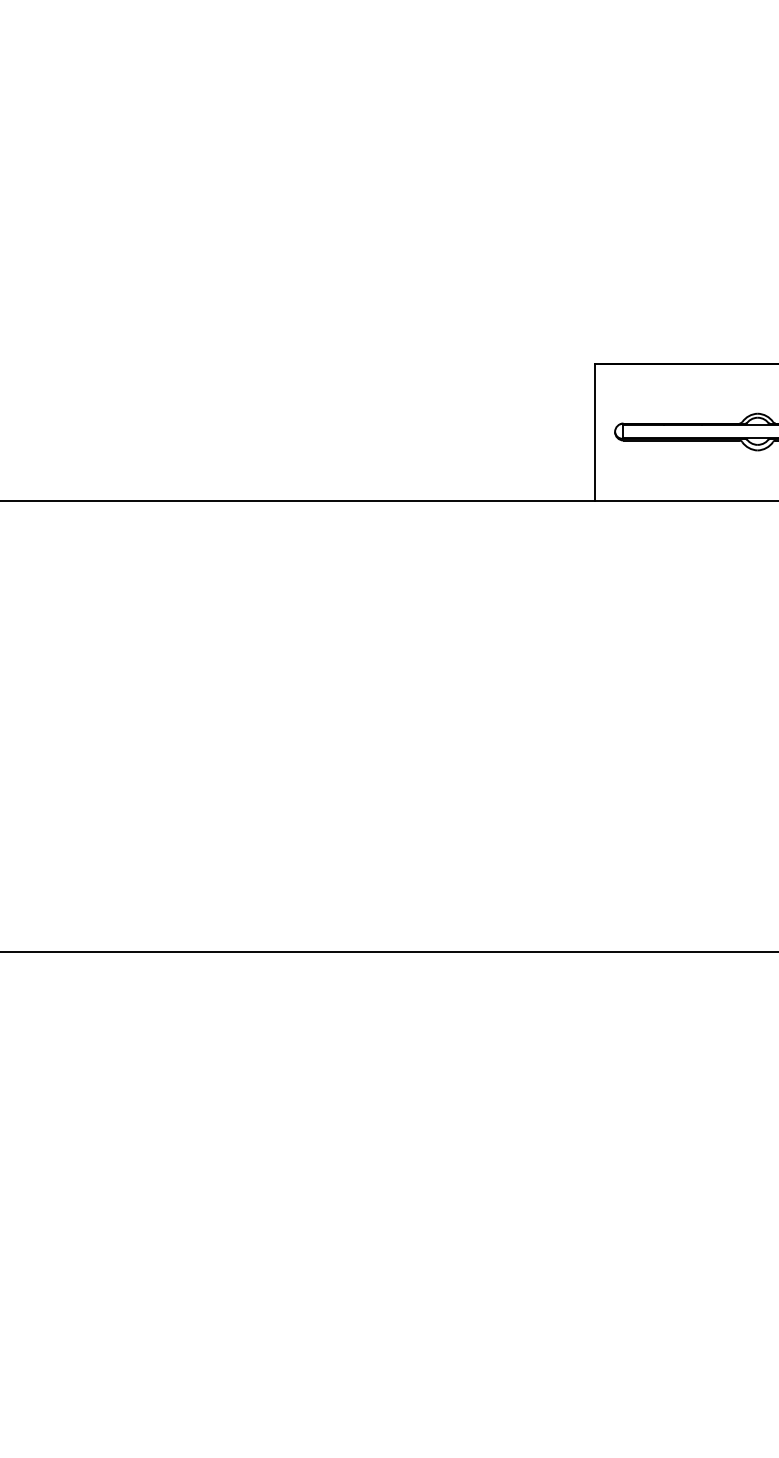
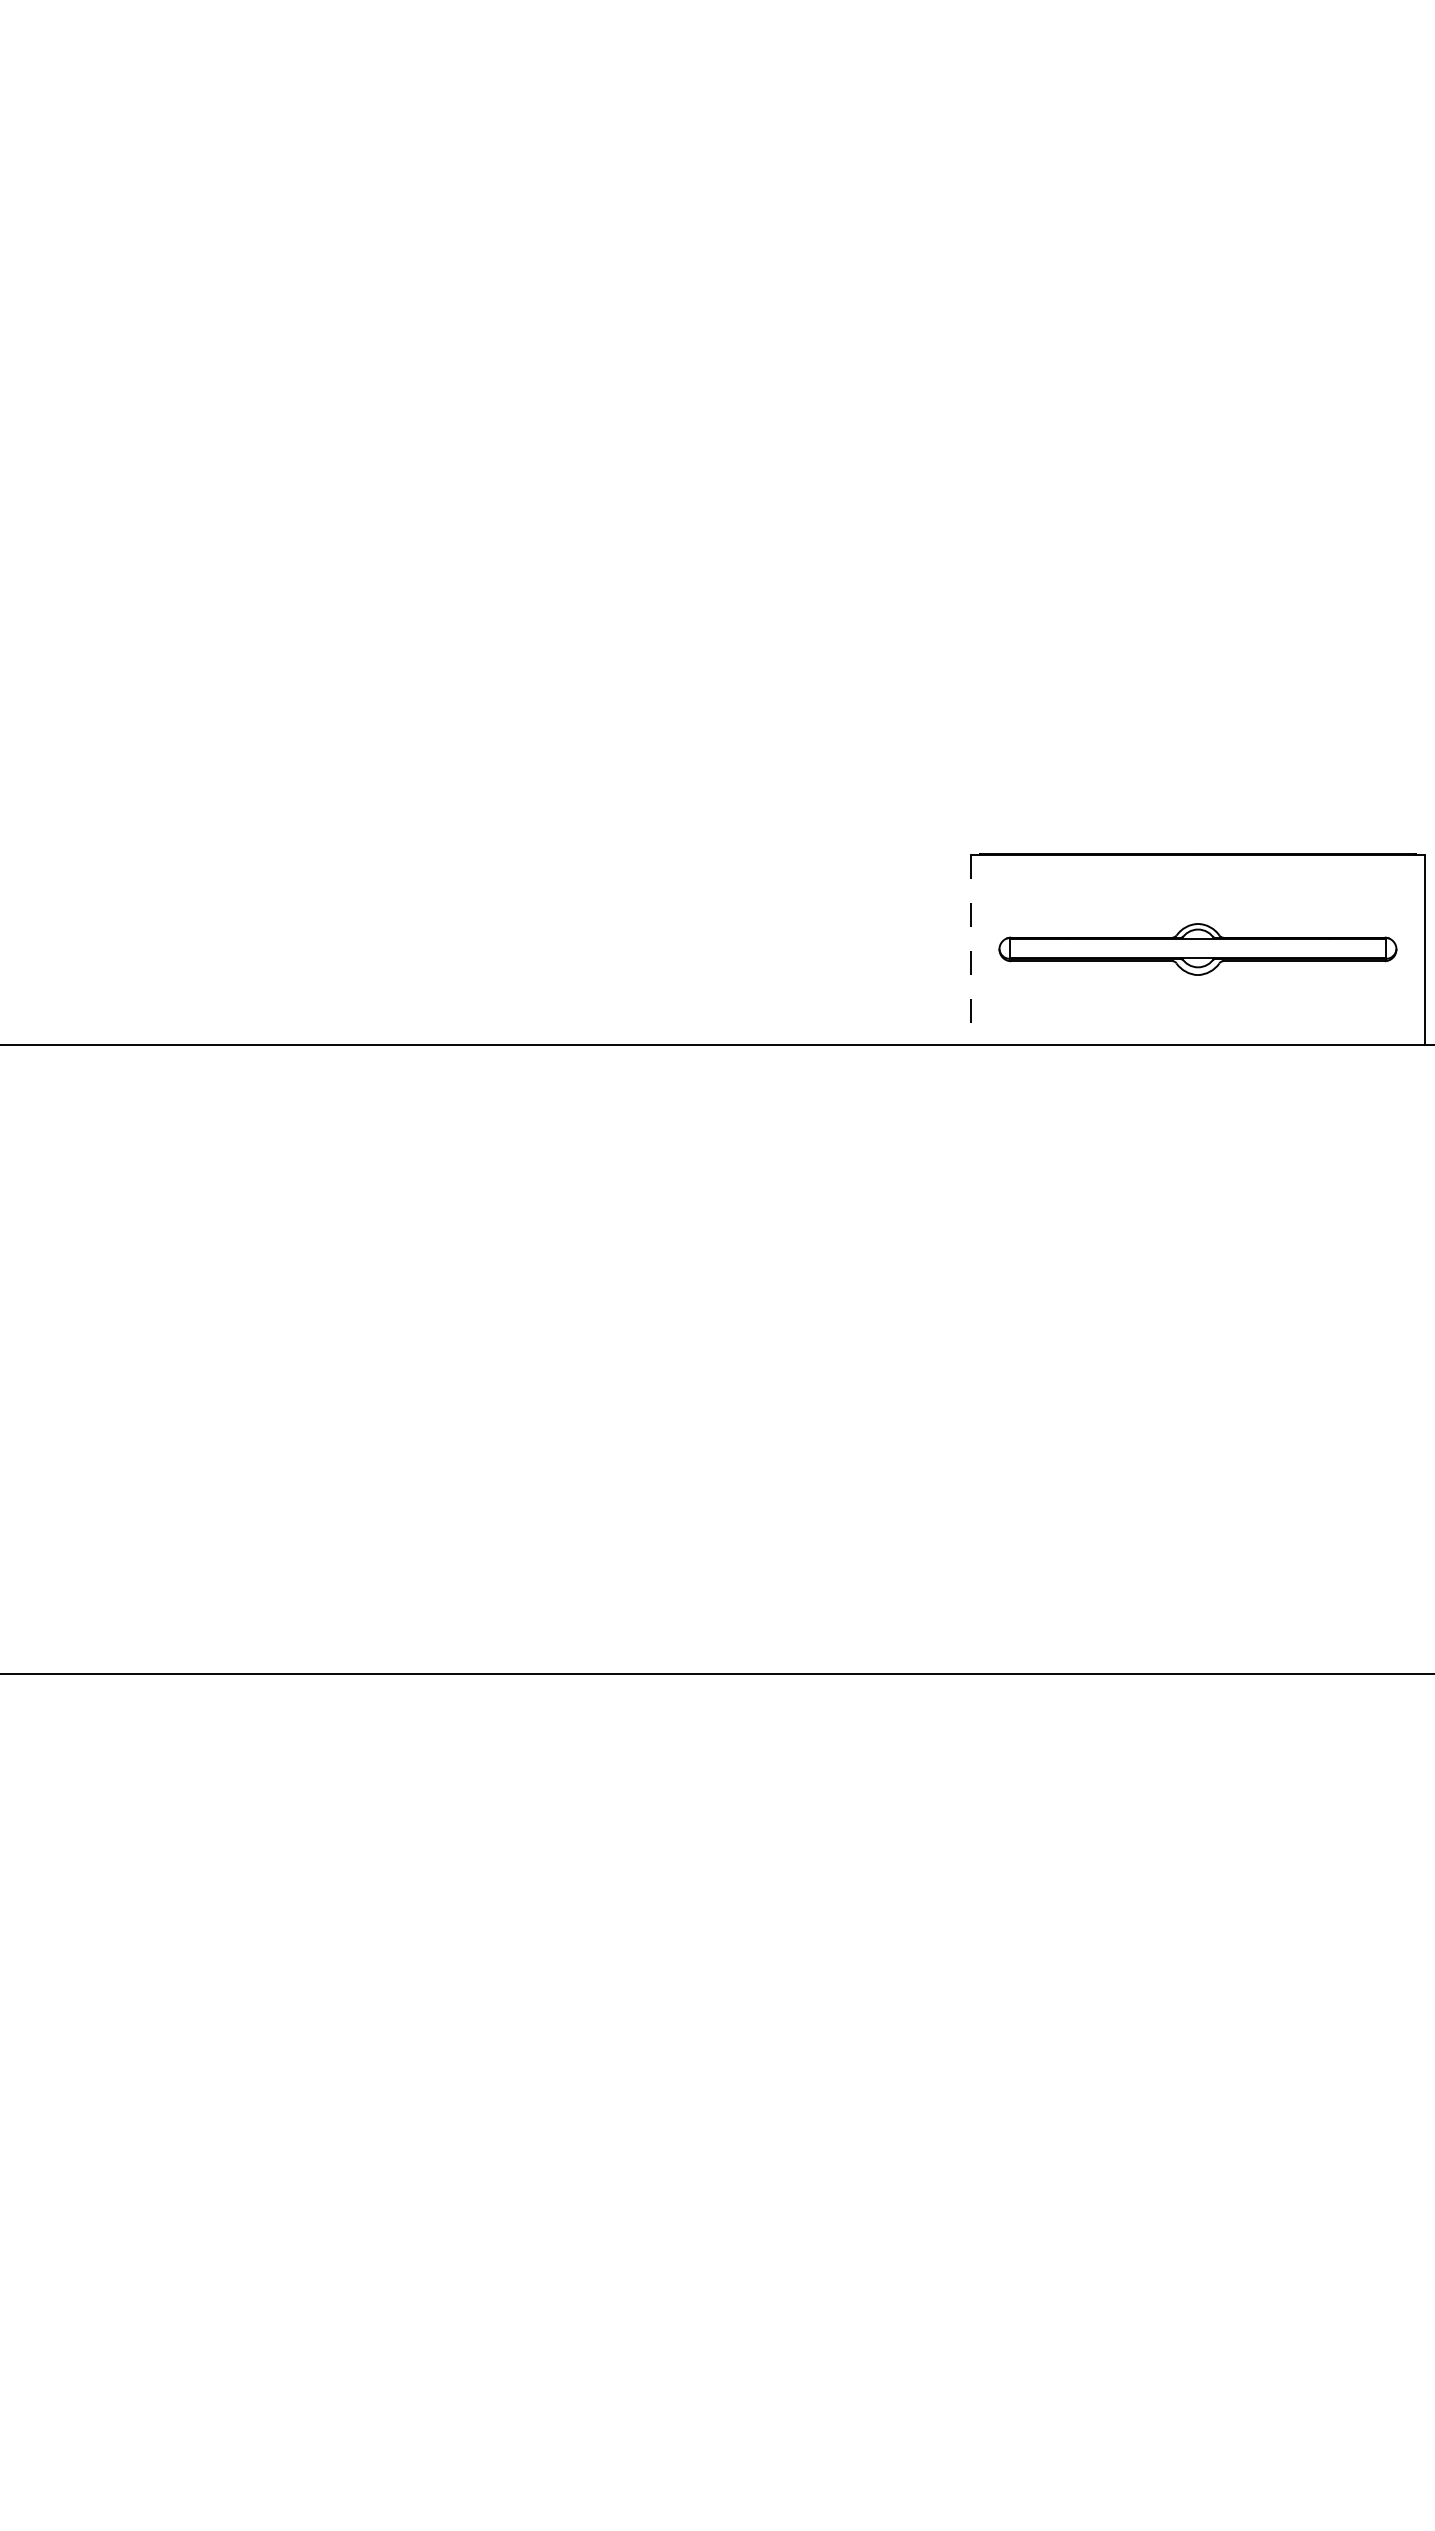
line: (594, 432) -> (971, 949), solid -> dashed

